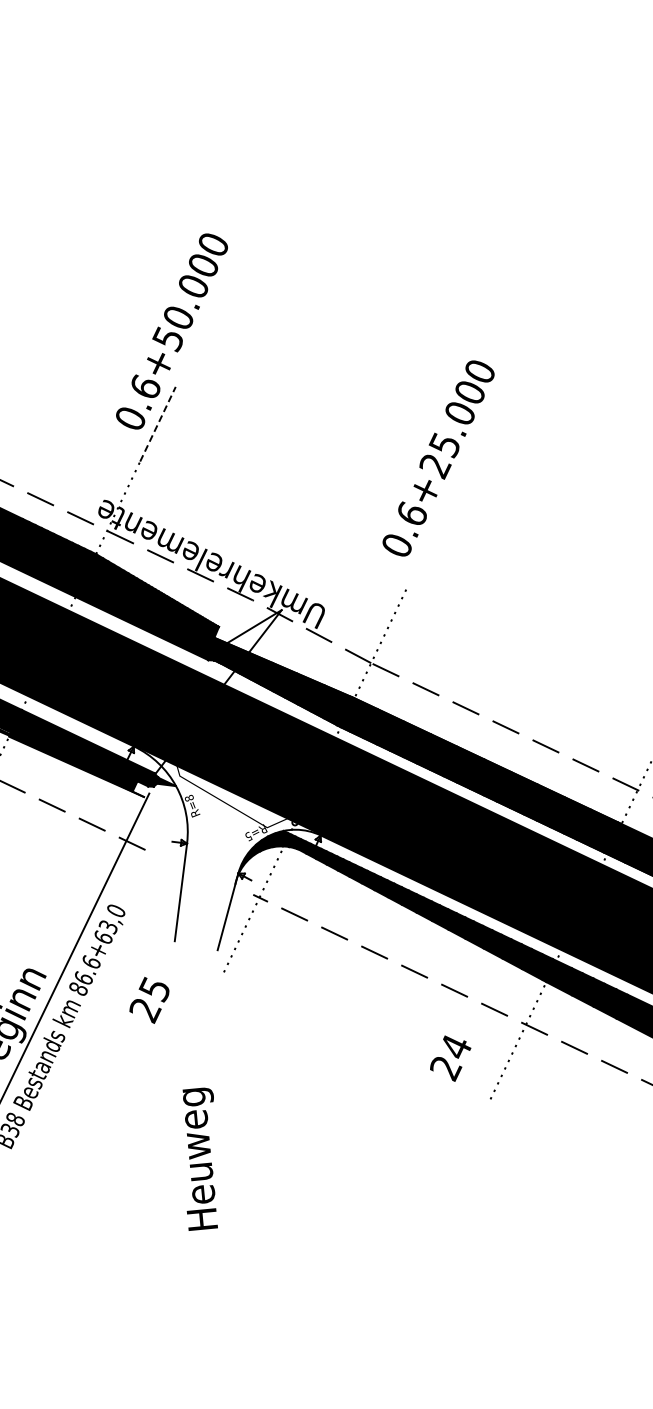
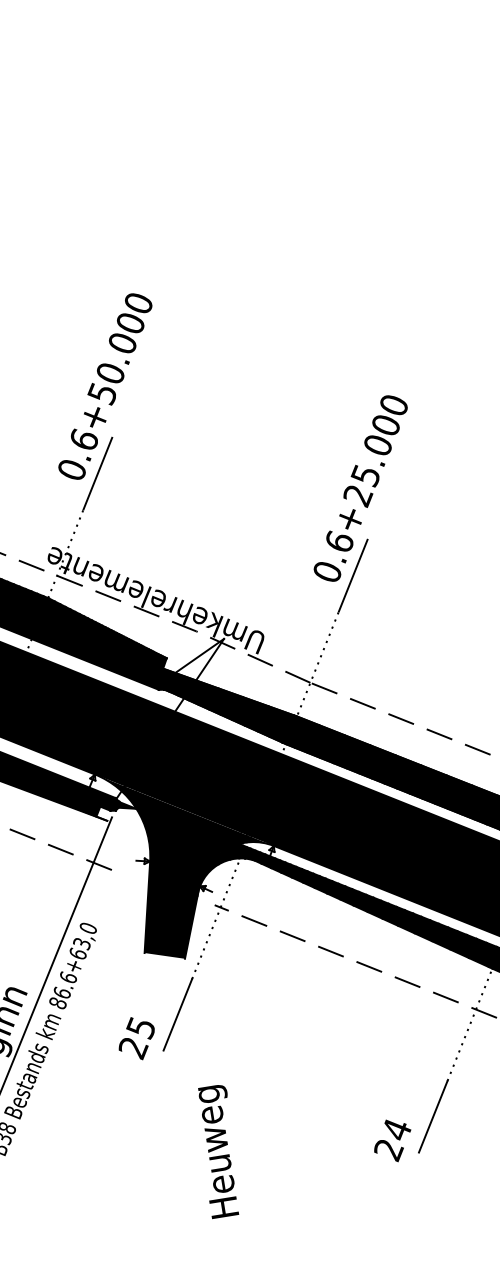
line: (158, 423) -> (98, 472), dashed -> solid
line: (424, 550) -> (353, 574), added
fill: (229, 849) -> (189, 864), added
text: (149, 1000) -> (136, 1038), moved
line: (205, 1009) -> (177, 1014), added
text: (450, 1058) -> (392, 1140), moved
line: (472, 1136) -> (433, 1116), added
text: (199, 1158) -> (217, 1151), moved

